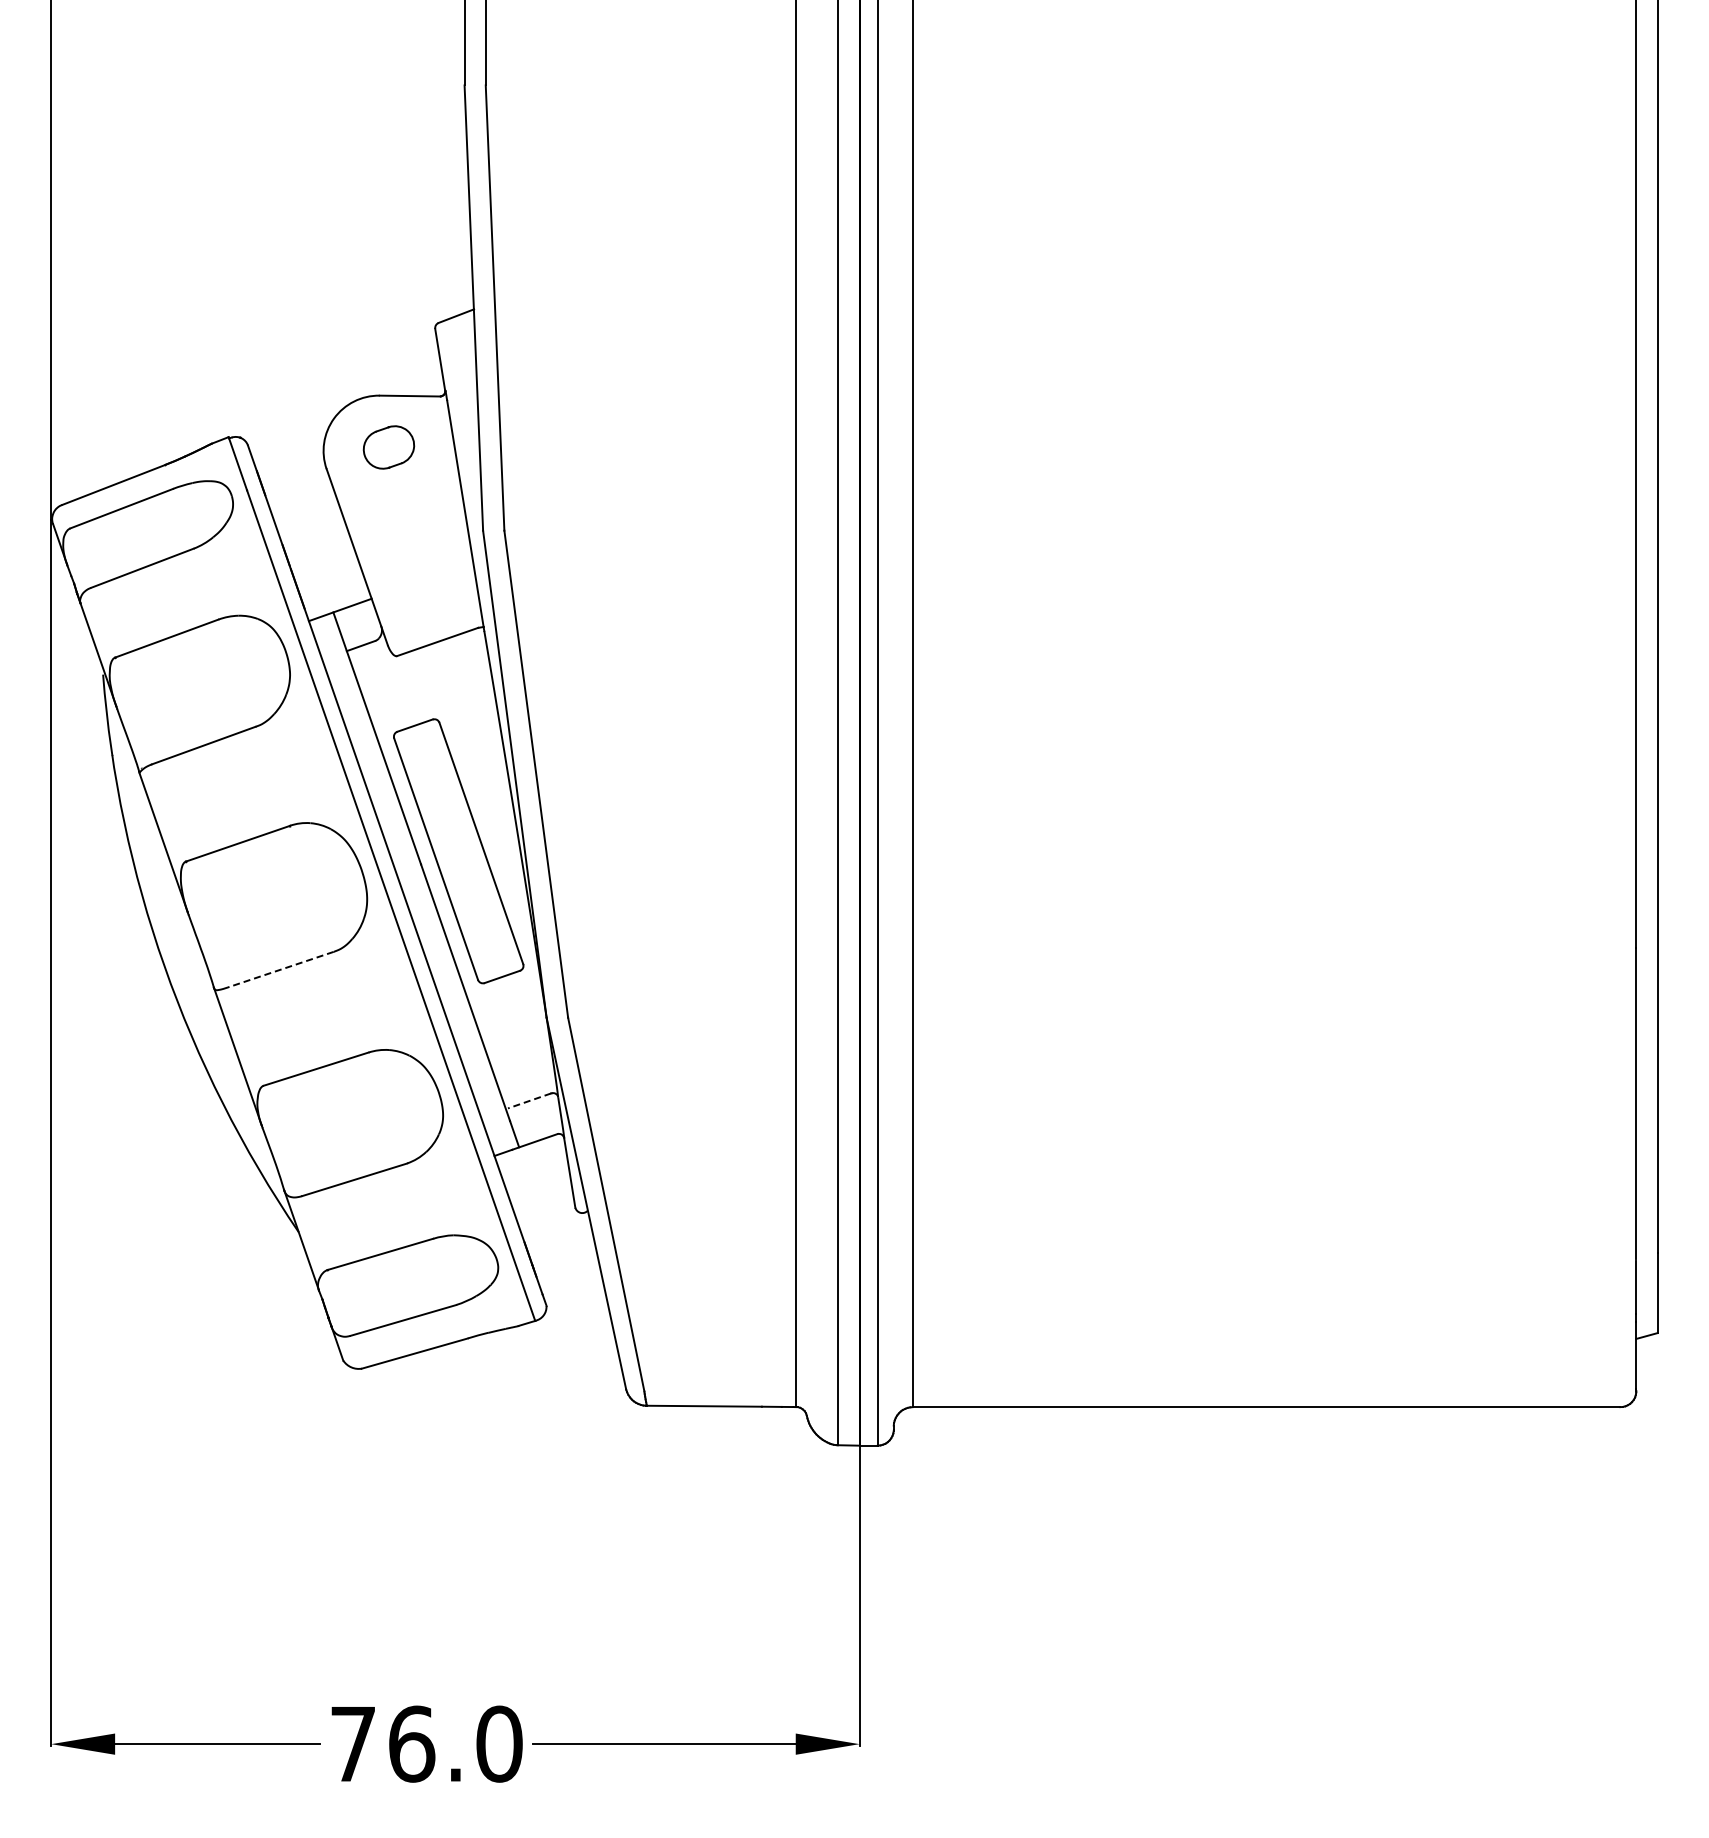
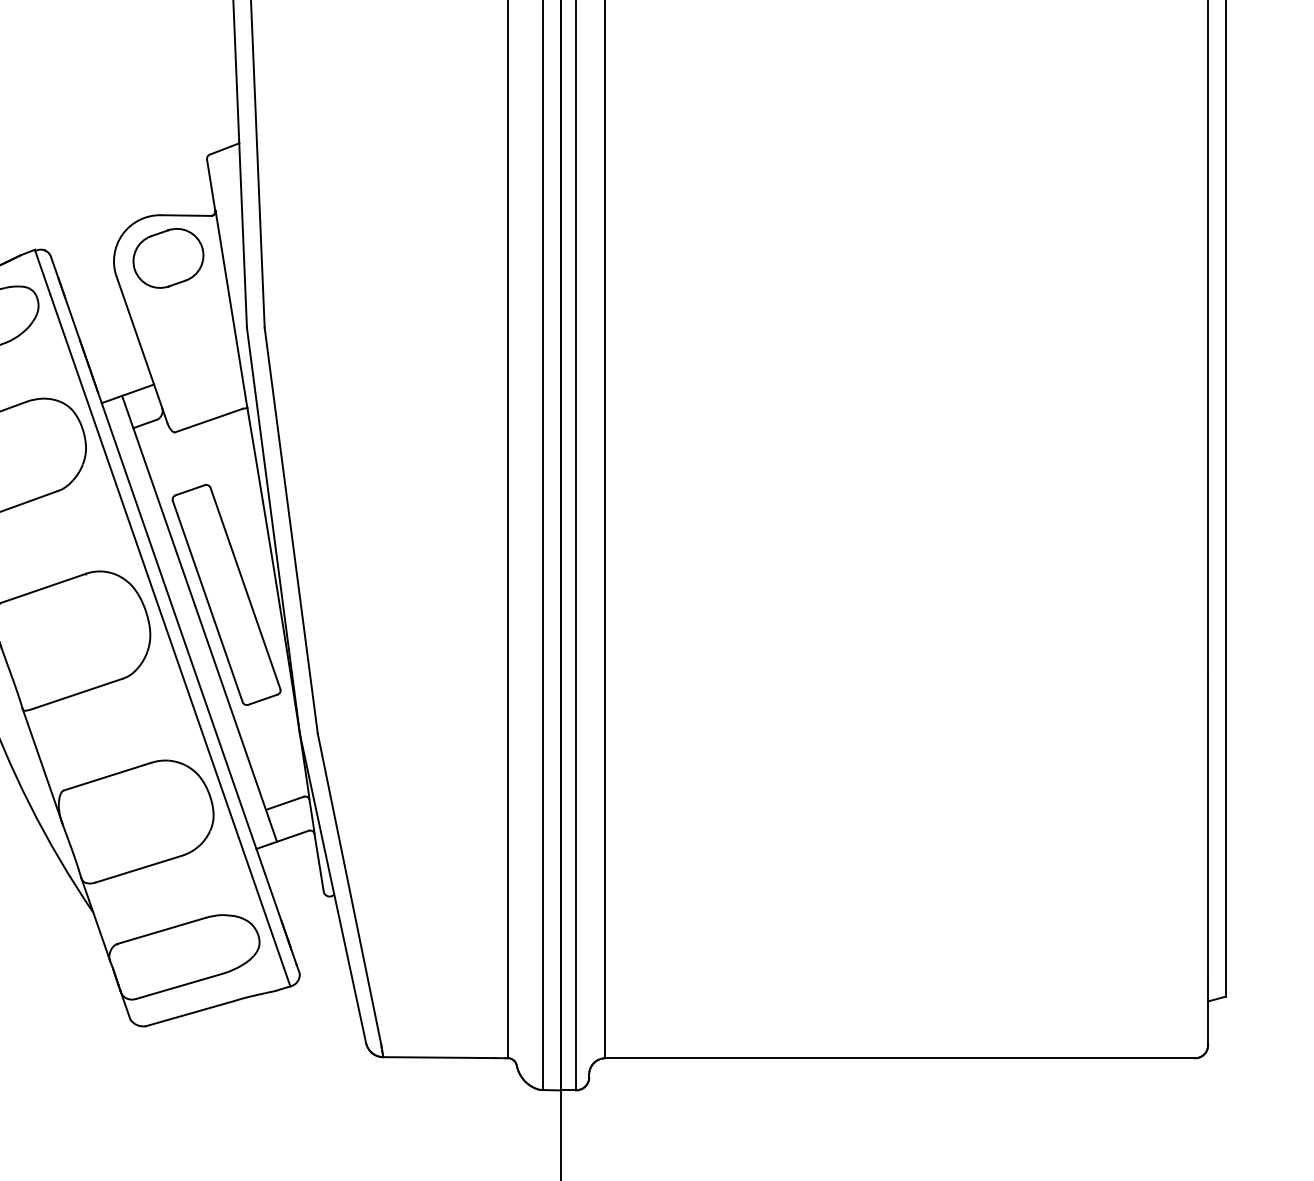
part: (388, 447) -> (168, 258), size x1.67
line: (281, 969) -> (78, 693), dashed -> solid
line: (529, 1100) -> (285, 802), dashed -> solid

